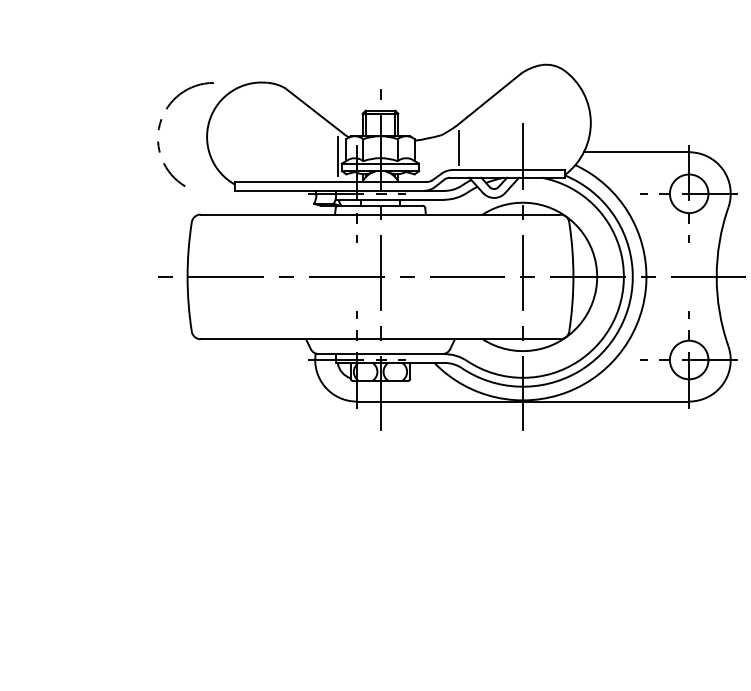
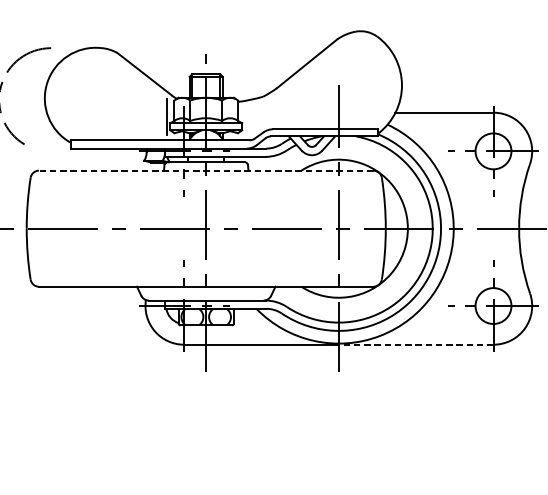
line: (458, 147) -> (278, 108), removed
line: (380, 214) -> (206, 170), solid -> dashed
line: (605, 401) -> (415, 344), solid -> dashed

